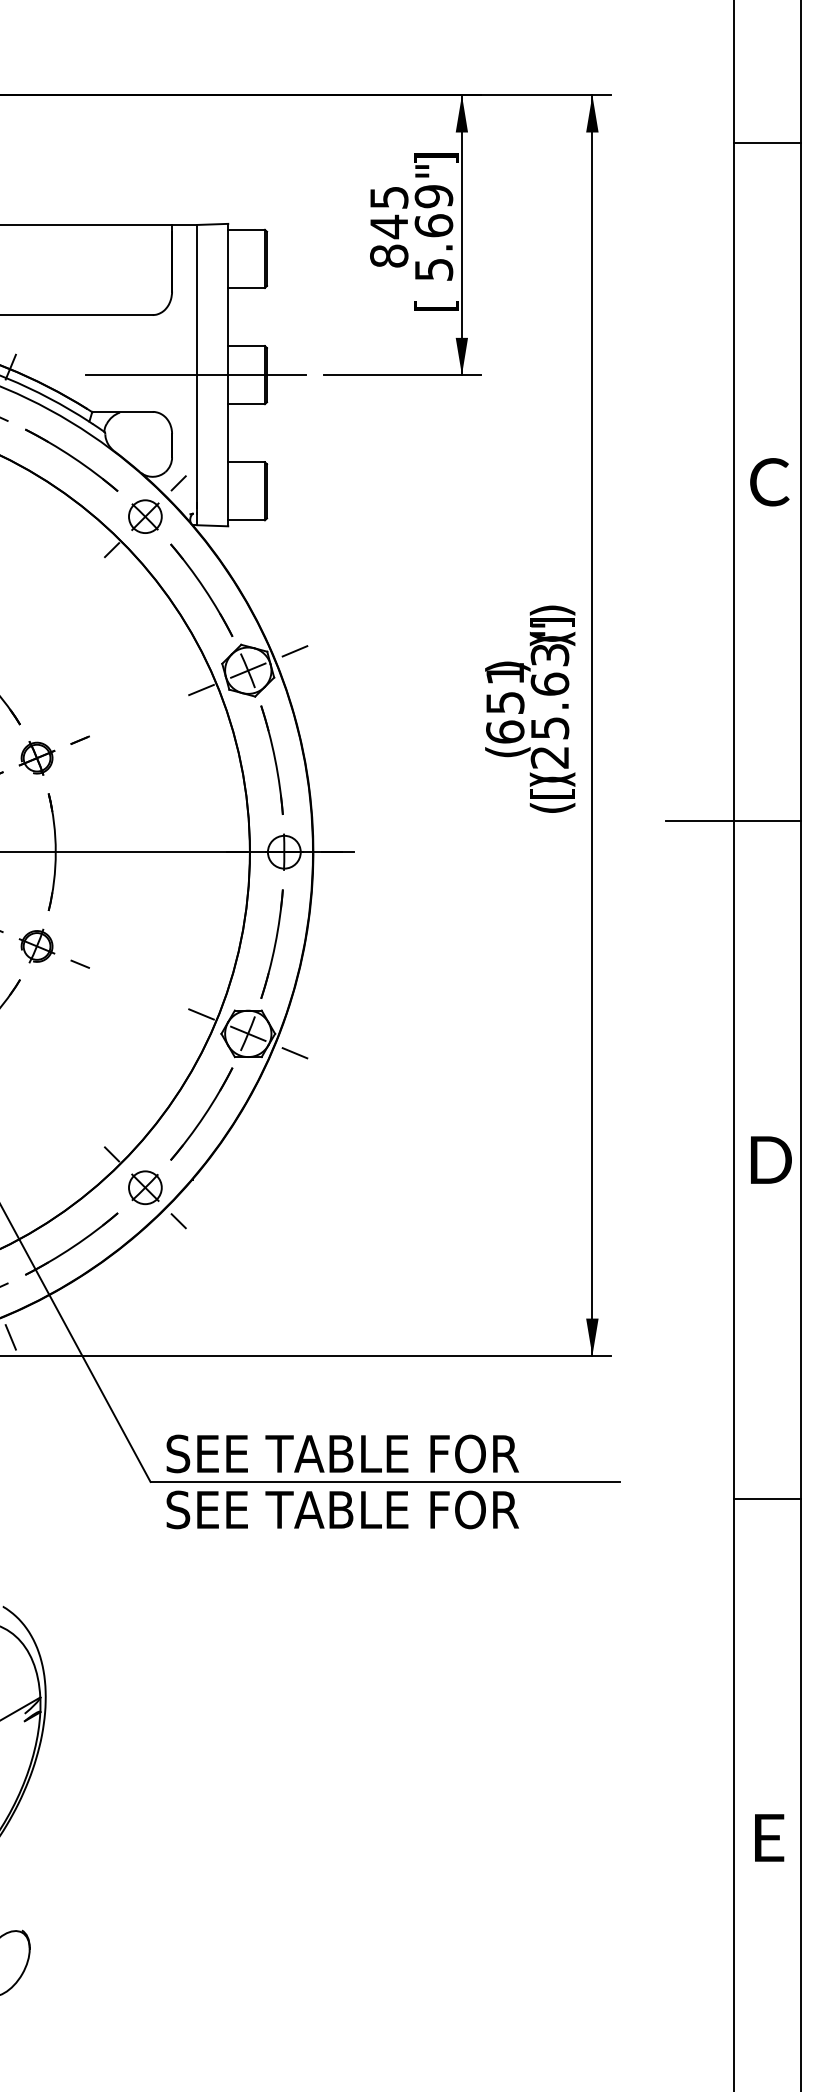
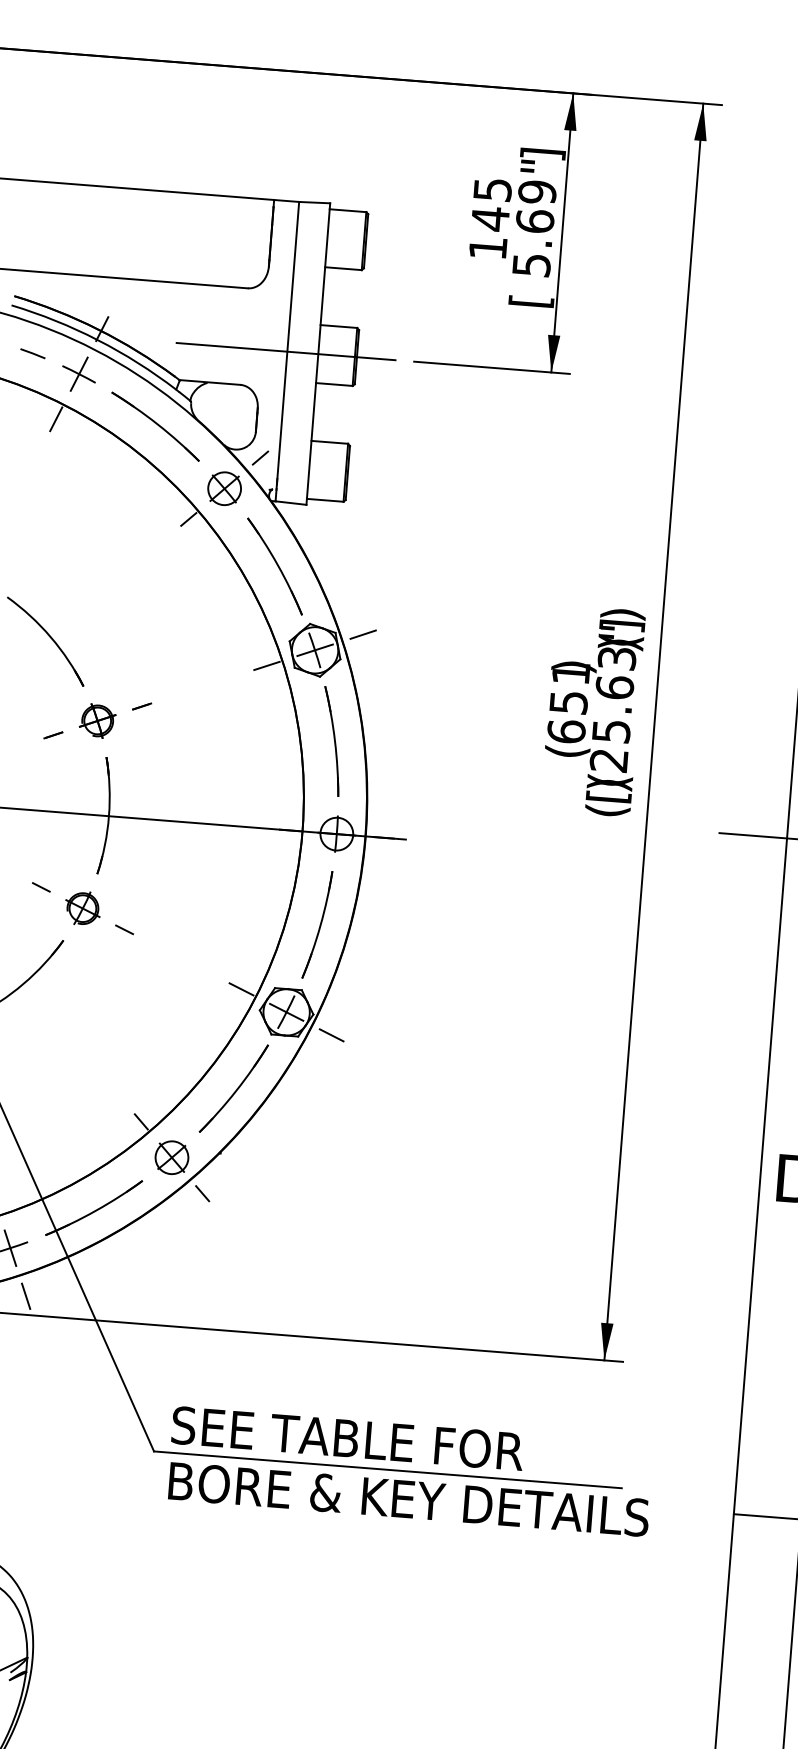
text: (389, 255) -> (488, 247), 845 -> 145
text: (407, 1509) -> (408, 1499), SEE TABLE FOR -> BORE & KEY DETAILS

